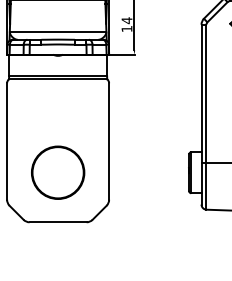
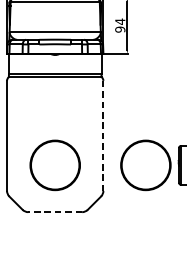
text: (126, 28) -> (119, 29), 14 -> 94
line: (109, 142) -> (103, 136), solid -> dashed
circle: (154, 172) -> (146, 165), added
line: (57, 222) -> (54, 212), solid -> dashed

